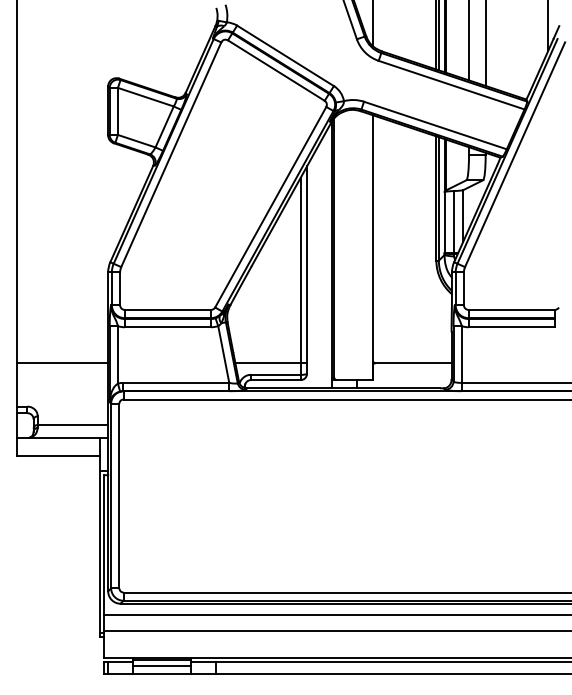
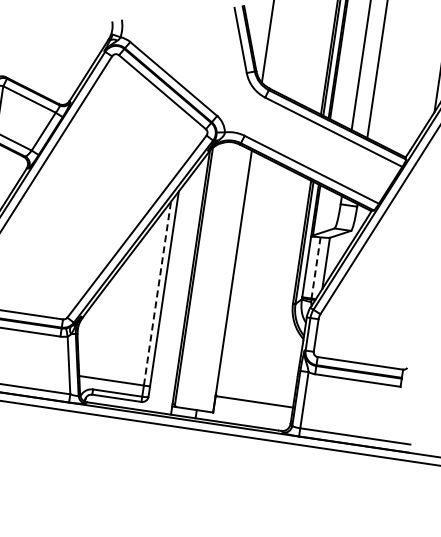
line: (453, 222) -> (315, 268), solid -> dashed
line: (300, 270) -> (157, 293), solid -> dashed

